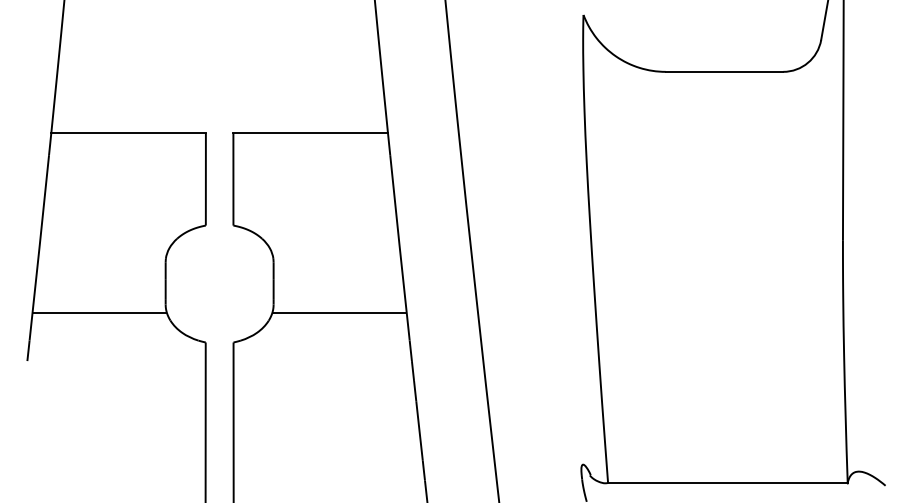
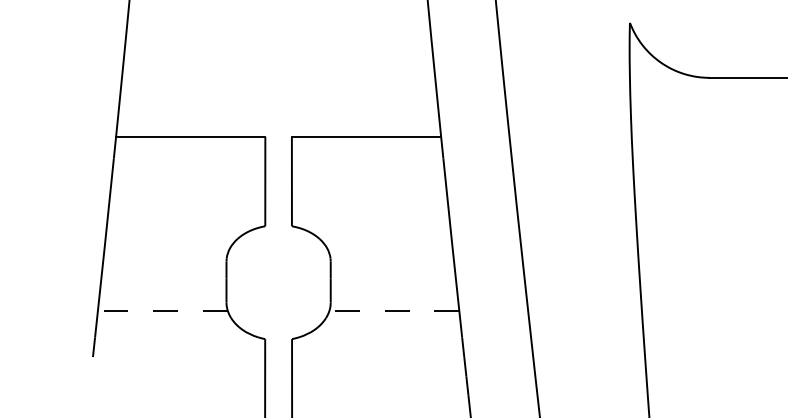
line: (99, 313) -> (162, 311), solid -> dashed
line: (339, 313) -> (394, 311), solid -> dashed

